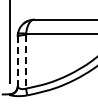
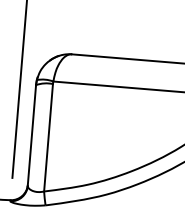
line: (17, 60) -> (31, 133), dashed -> solid
line: (26, 61) -> (49, 137), dashed -> solid

